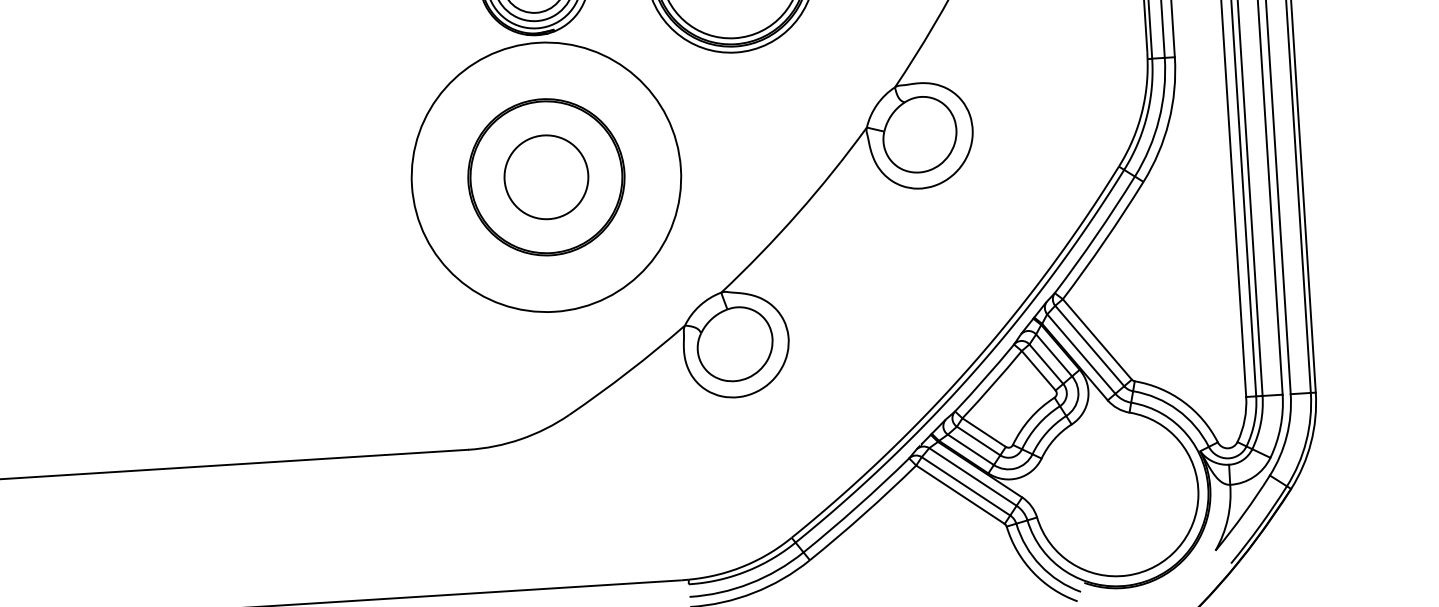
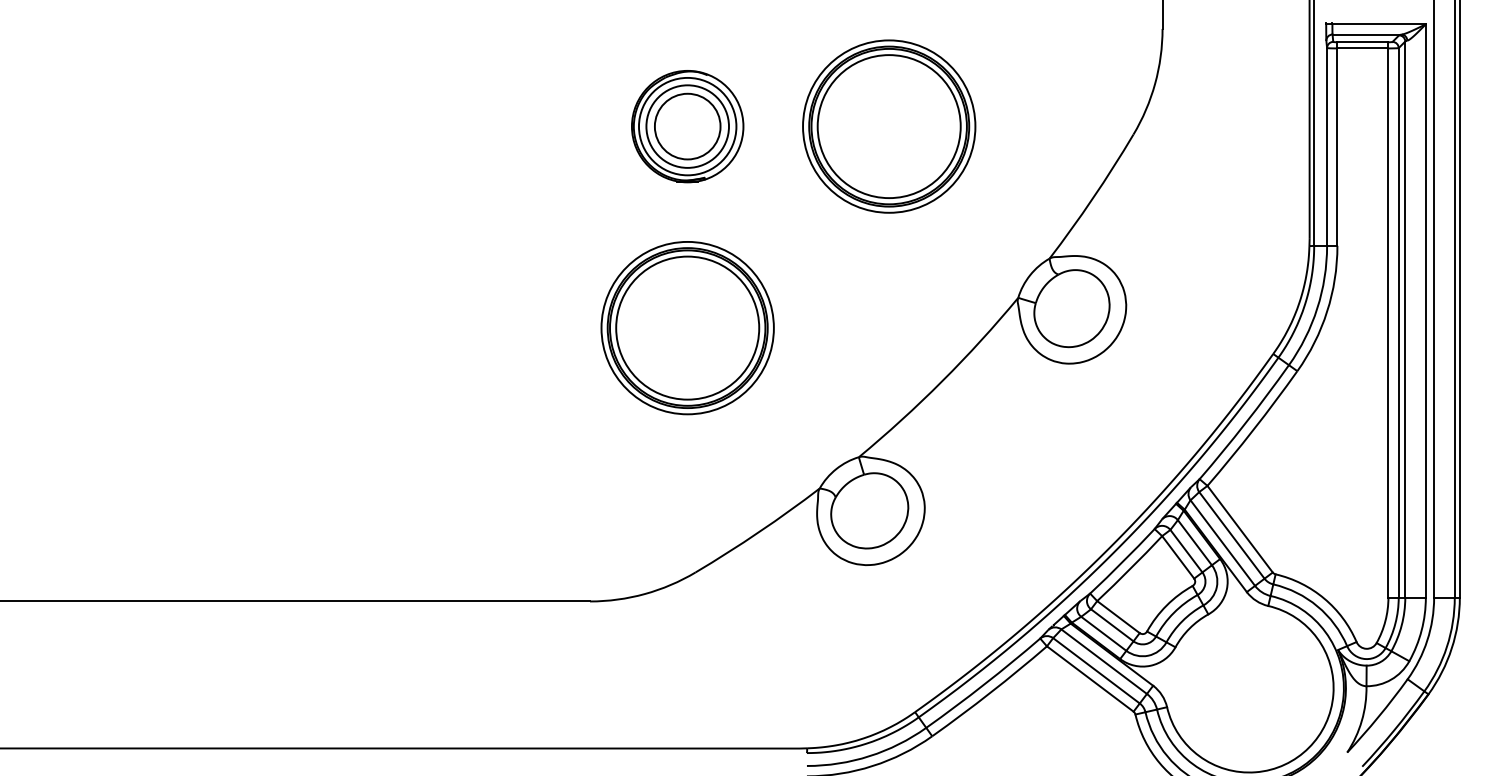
circle: (546, 176) -> (687, 327), size x0.62
circle: (546, 176) -> (687, 327), size x1.67

